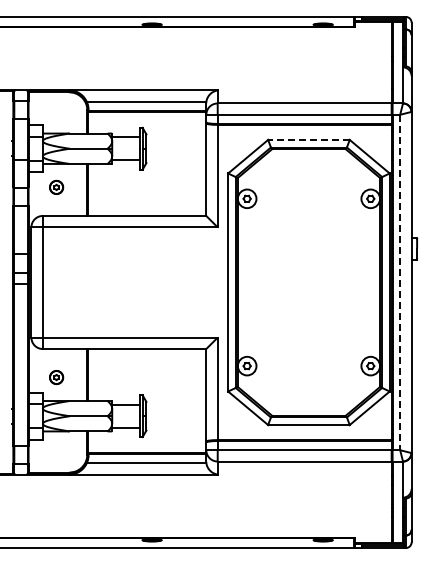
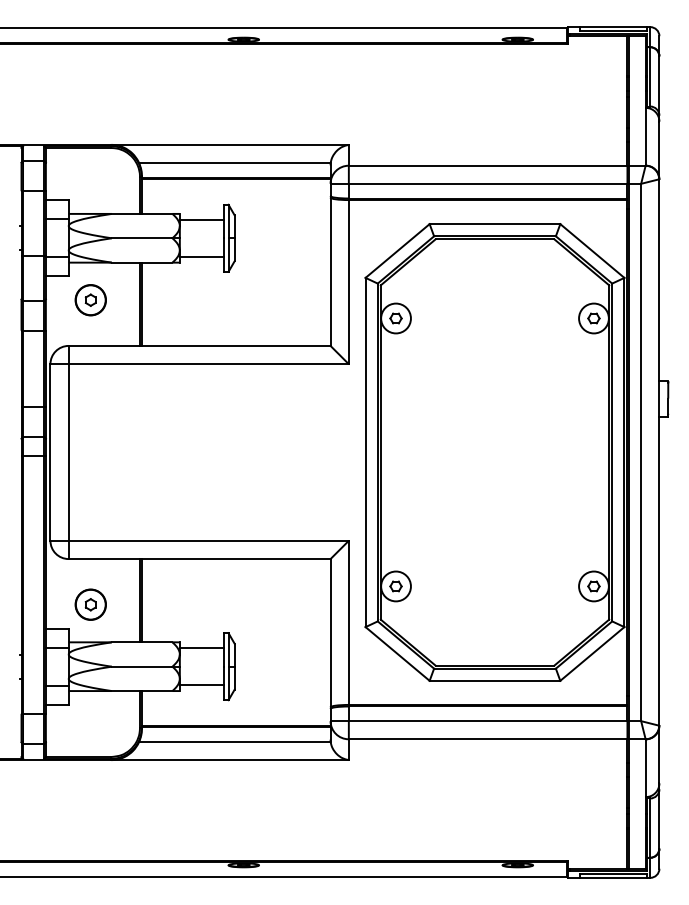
line: (308, 139) -> (494, 223), dashed -> solid
part: (56, 187) -> (90, 300), size x1.43
line: (400, 282) -> (641, 452), dashed -> solid
part: (56, 377) -> (90, 604), size x1.43

